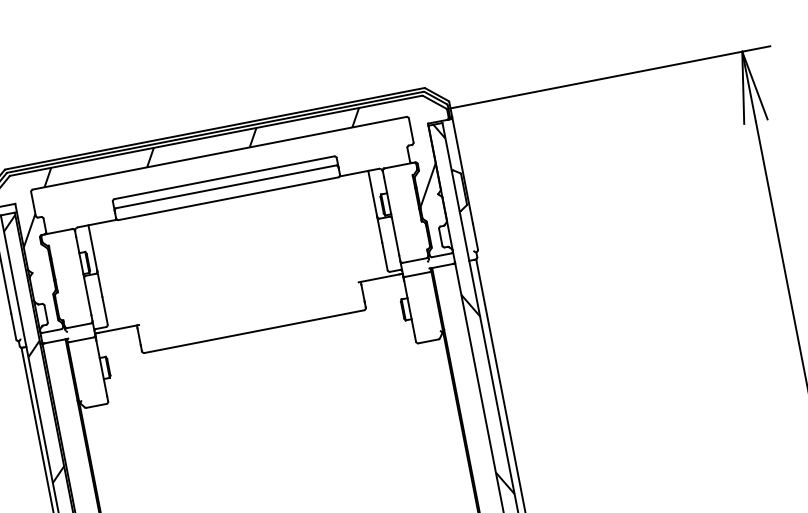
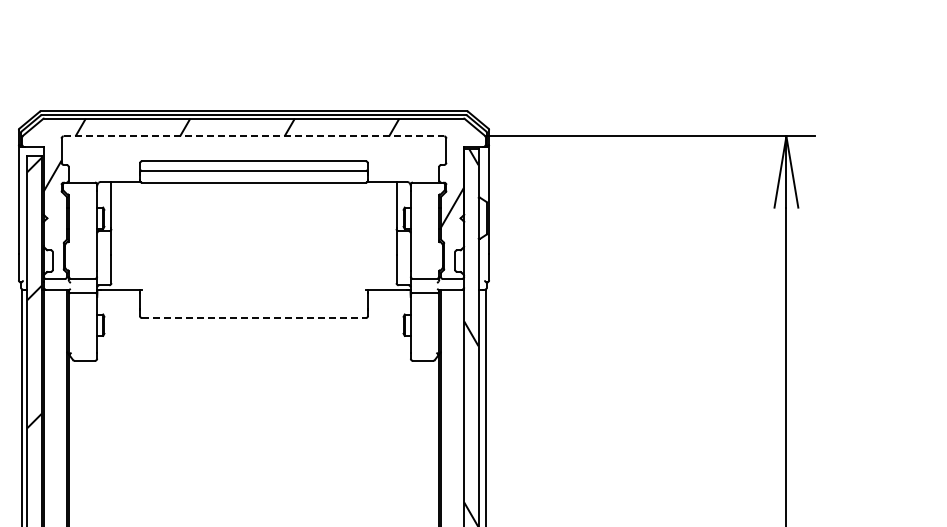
line: (220, 153) -> (254, 136), solid -> dashed
line: (253, 332) -> (253, 318), solid -> dashed

